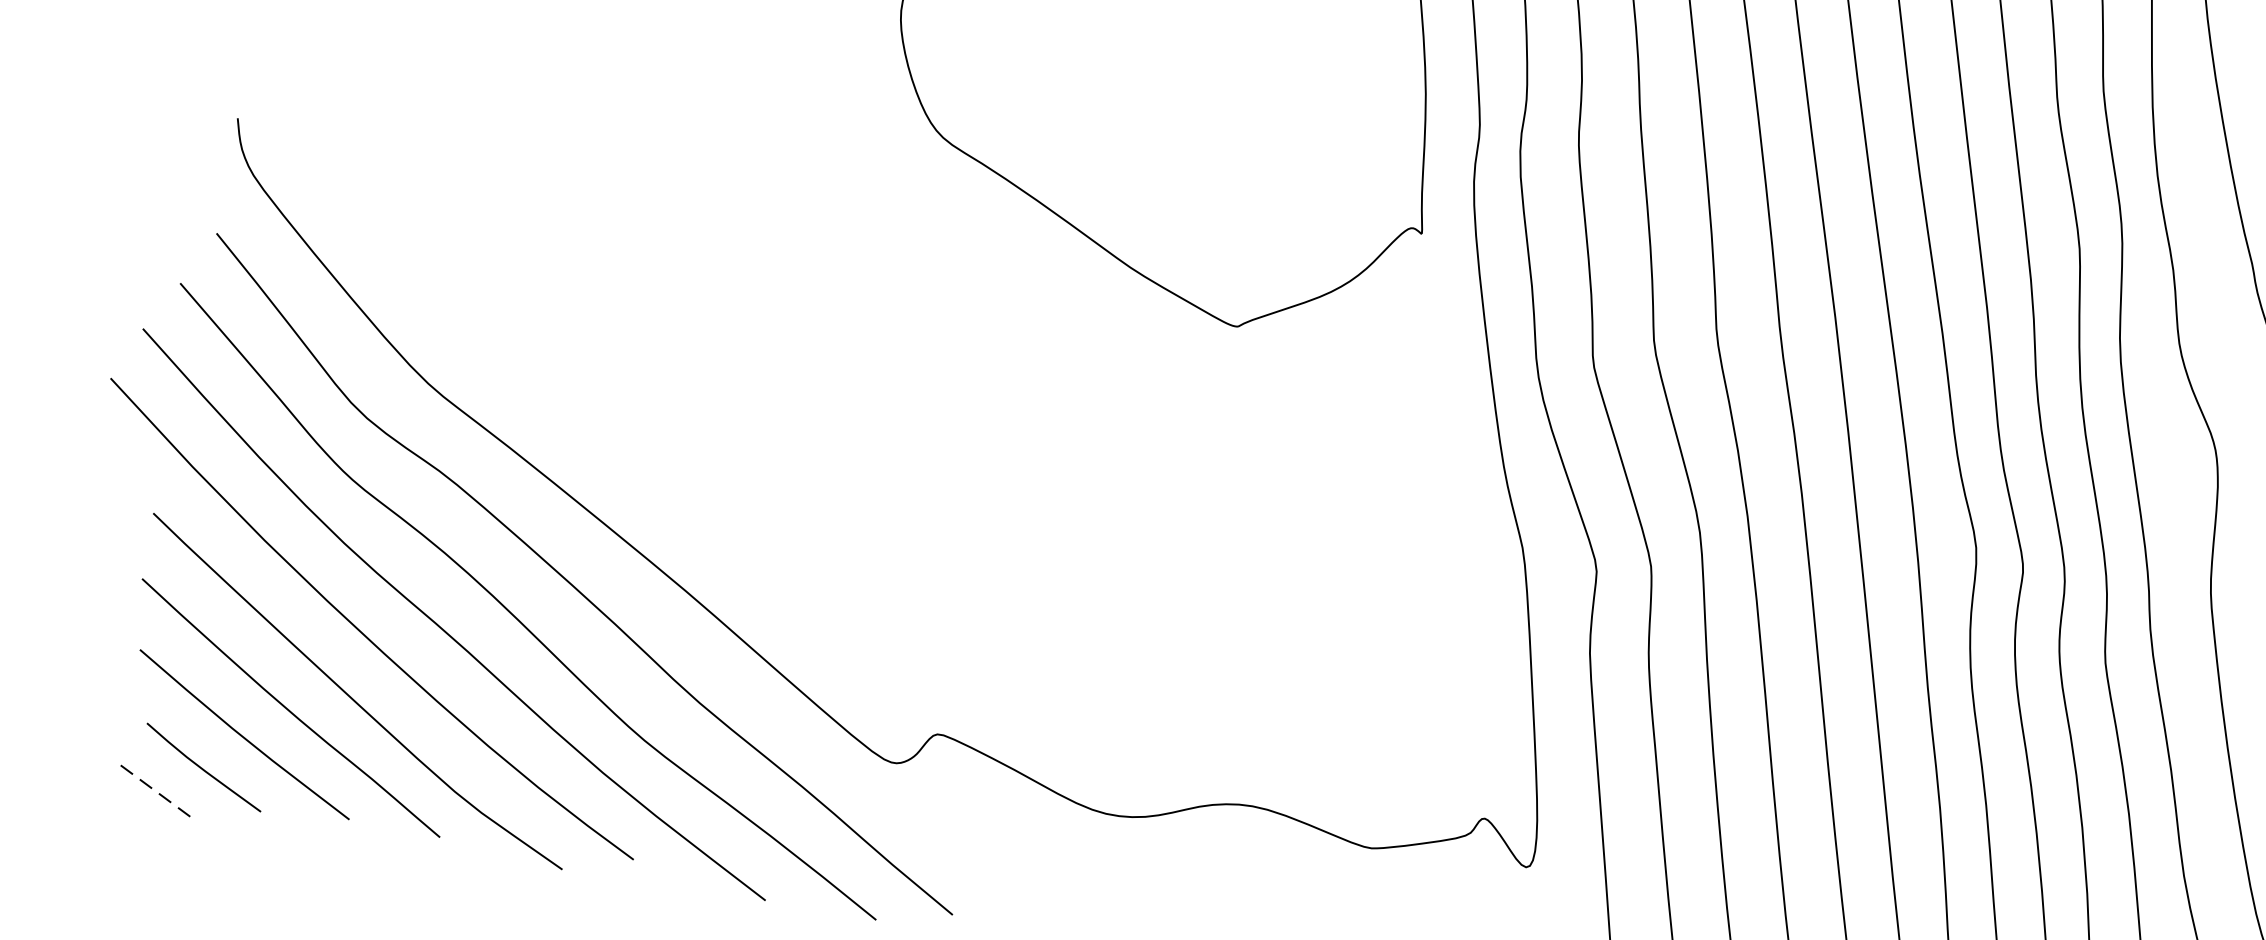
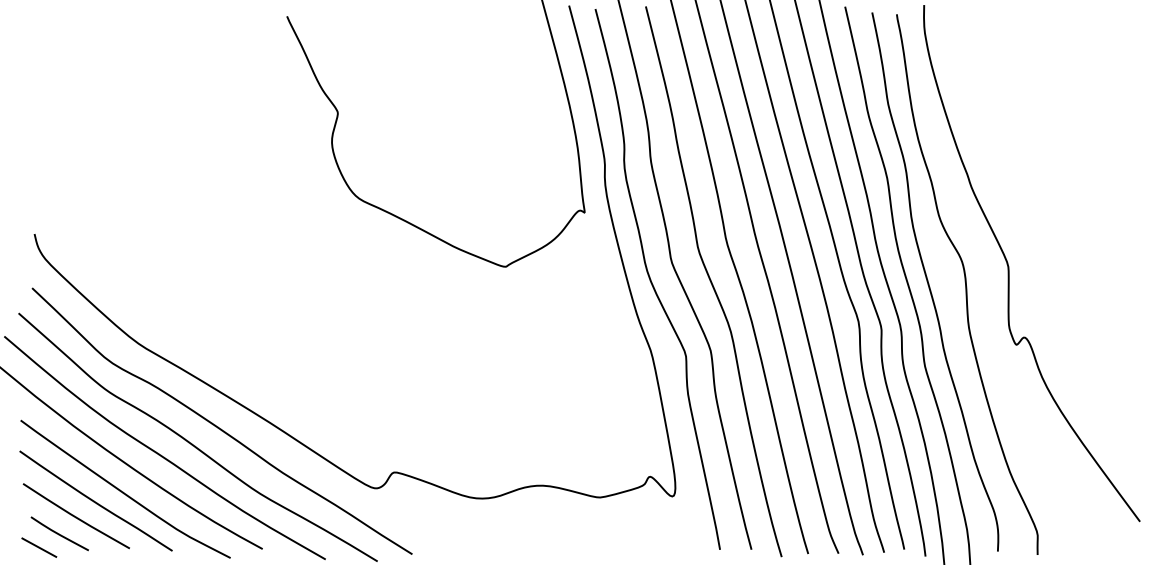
line: (156, 790) -> (39, 547), dashed -> solid

